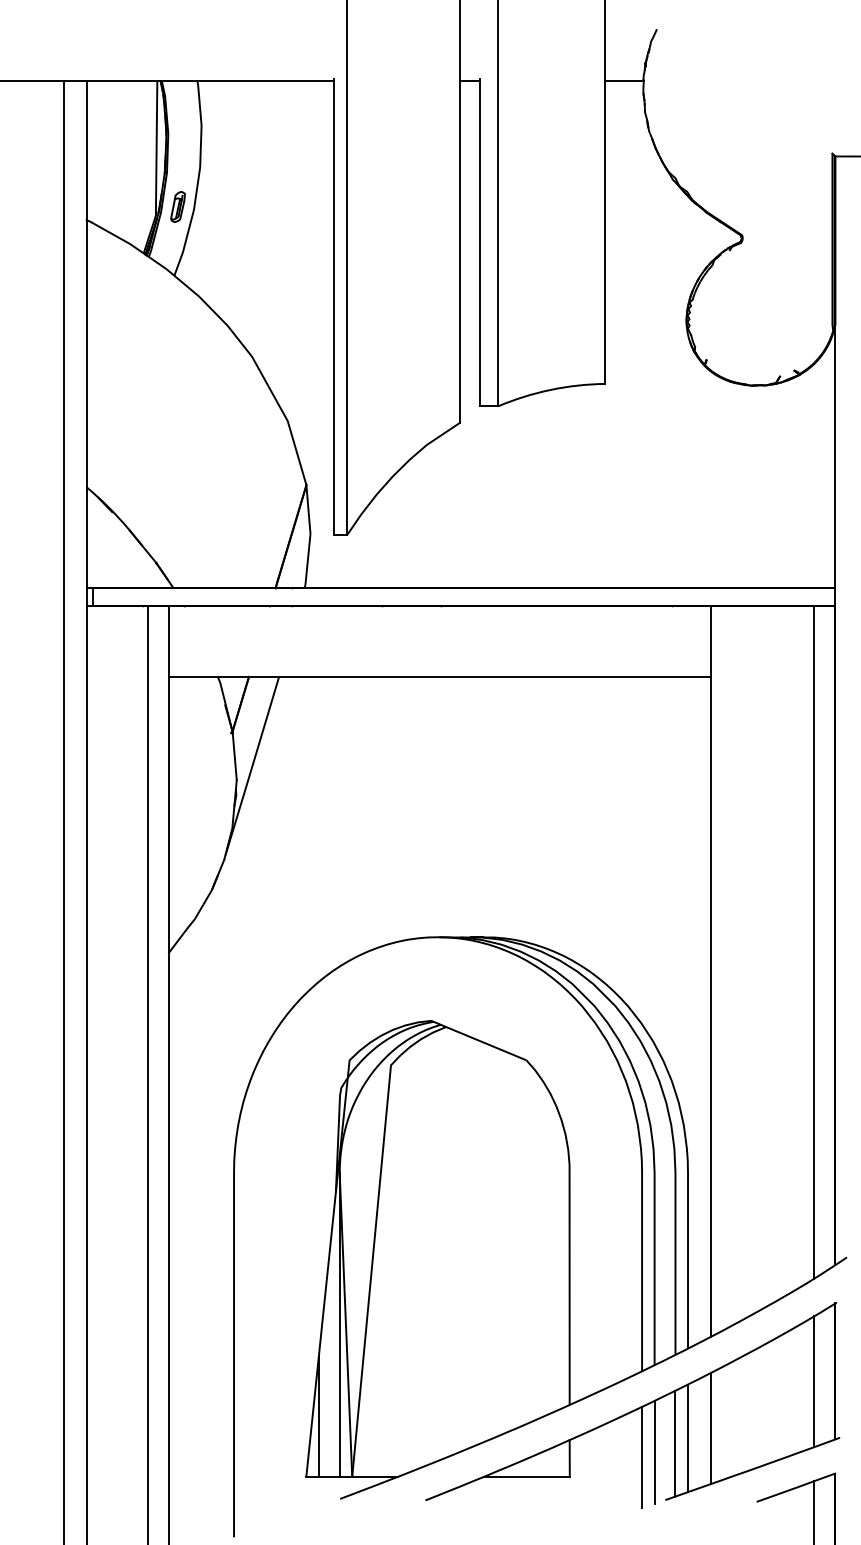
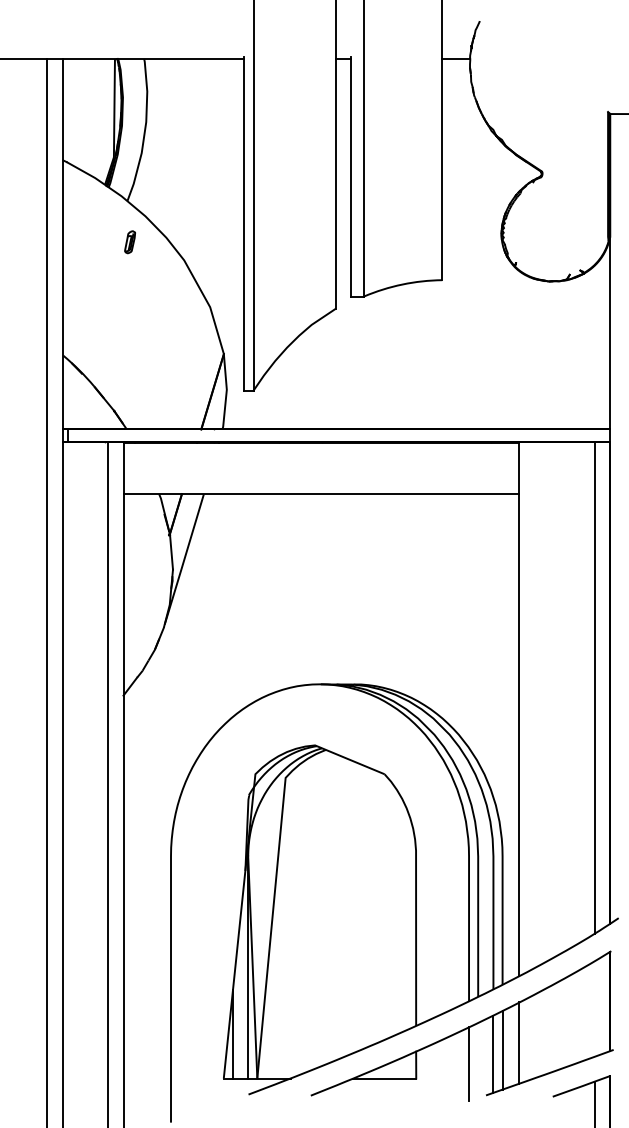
part: (177, 206) -> (129, 241), moved
line: (814, 1381) -> (594, 1008), removed
line: (654, 1451) -> (478, 1059), removed

